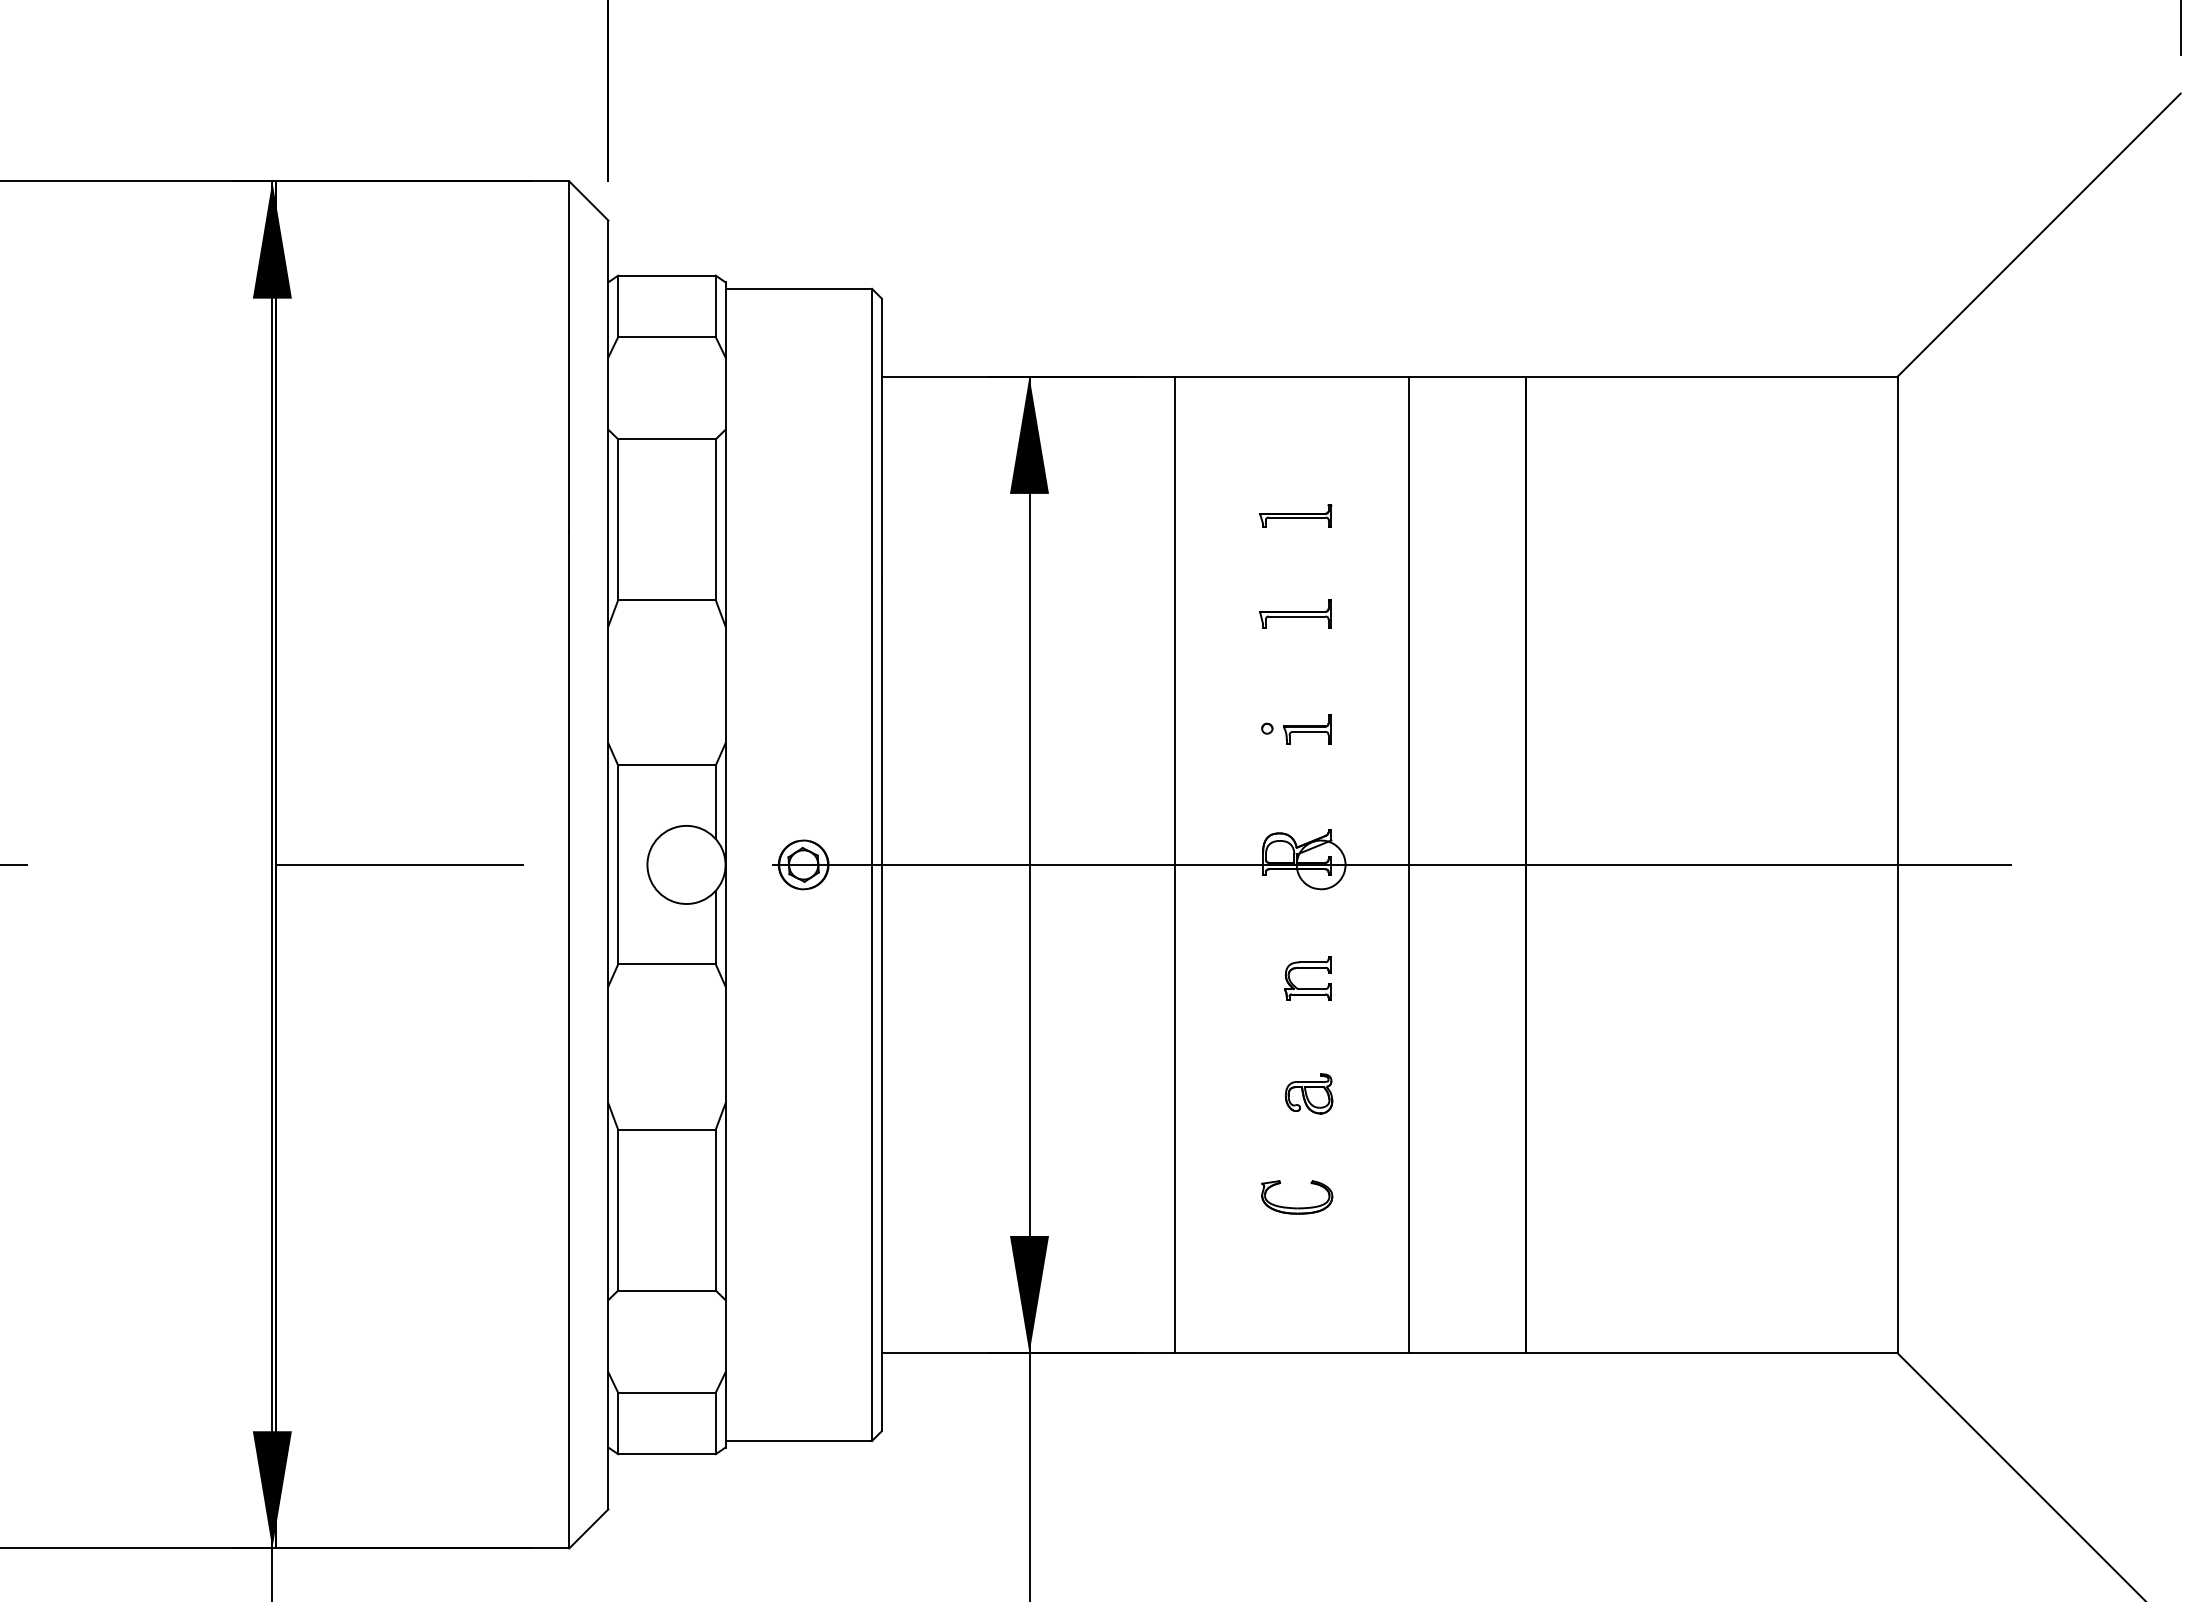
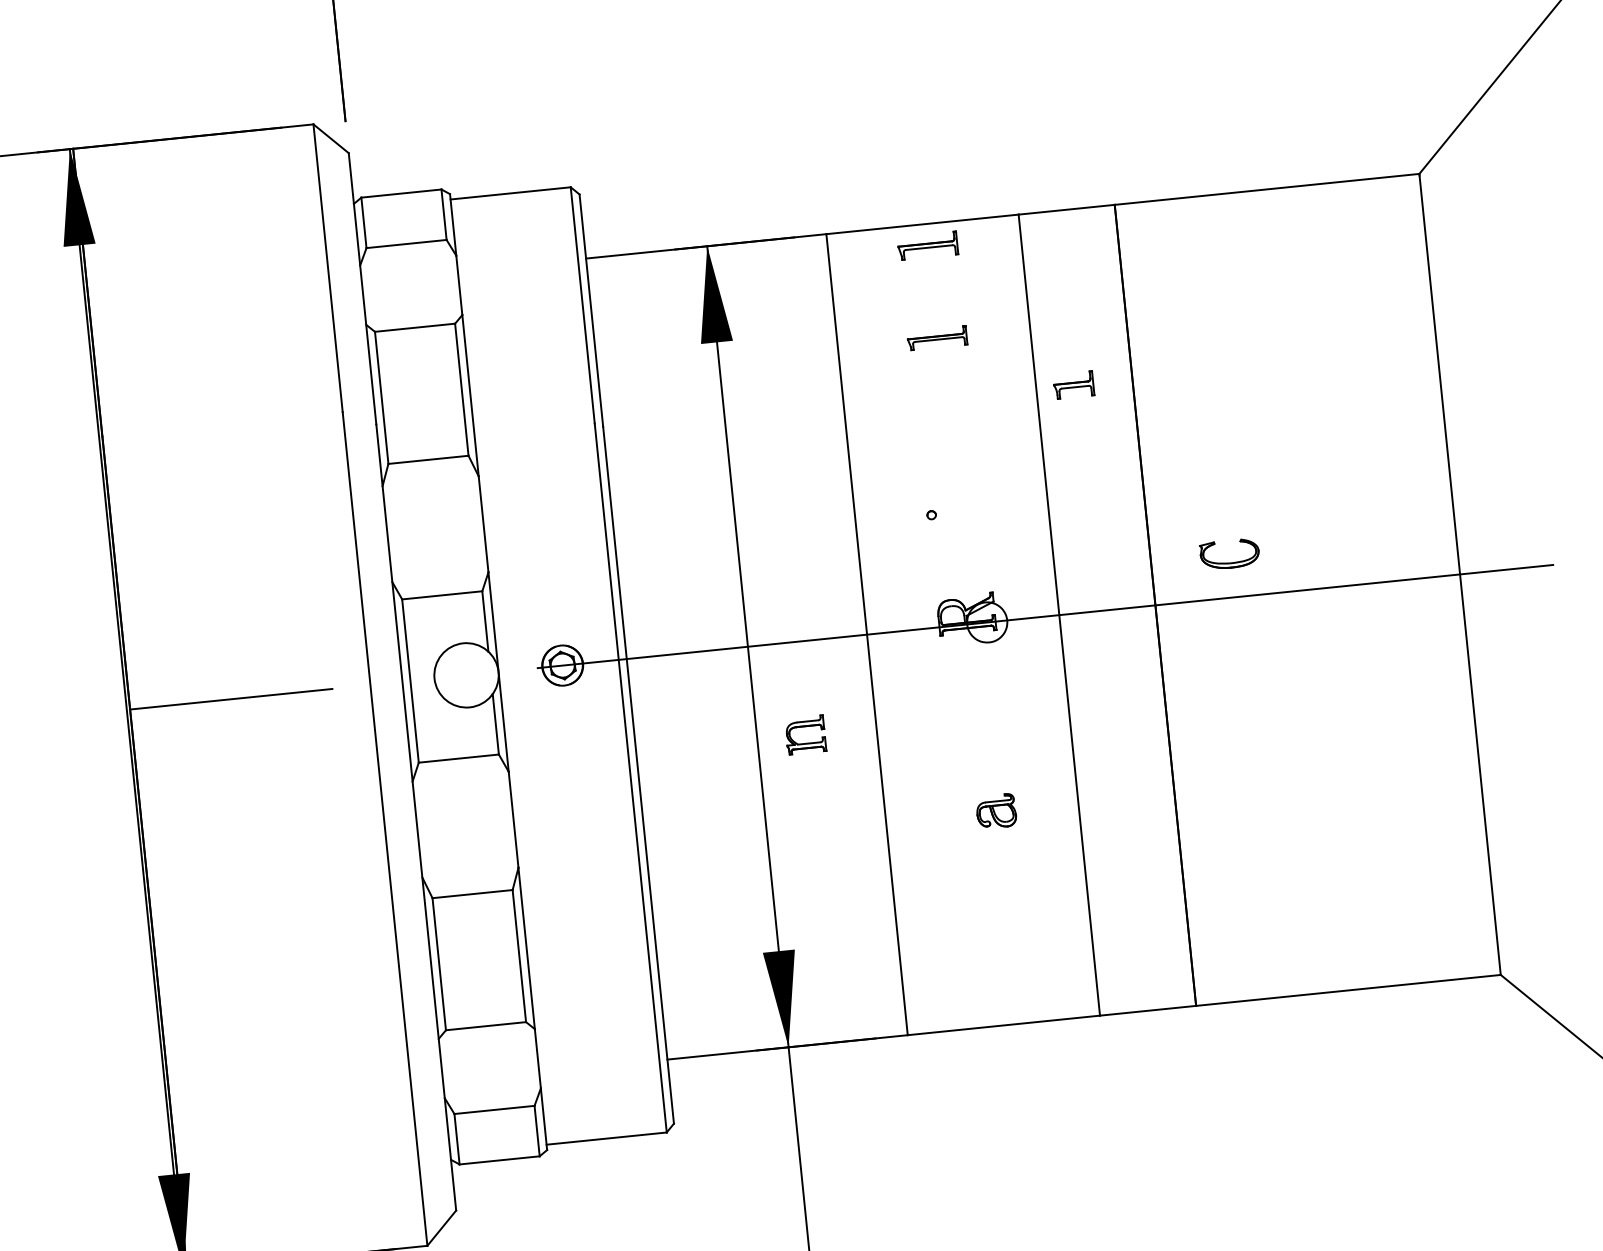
part: (1295, 613) -> (927, 245), moved
part: (1307, 729) -> (1073, 385), moved
part: (1307, 968) -> (804, 726), moved
part: (1297, 1207) -> (1230, 562), moved

